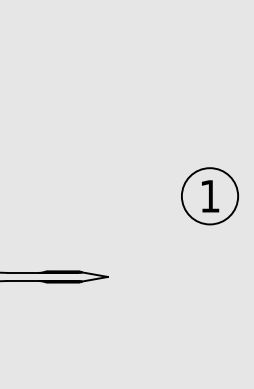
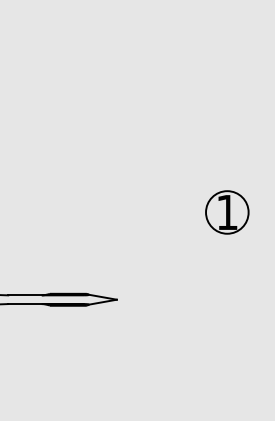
circle: (209, 196) -> (226, 212), size x0.7

